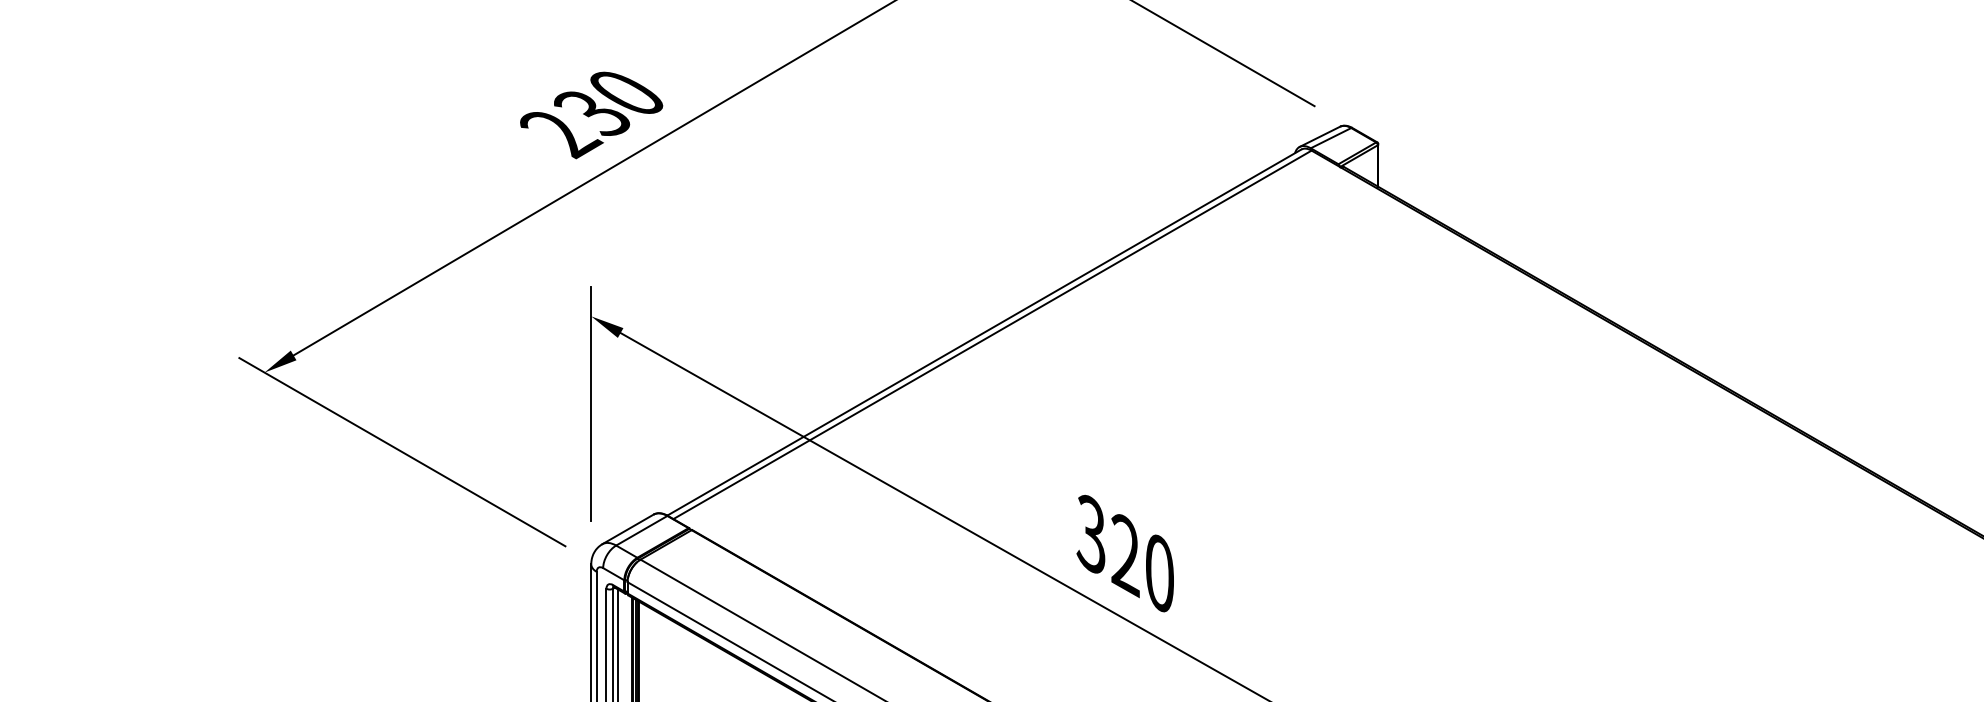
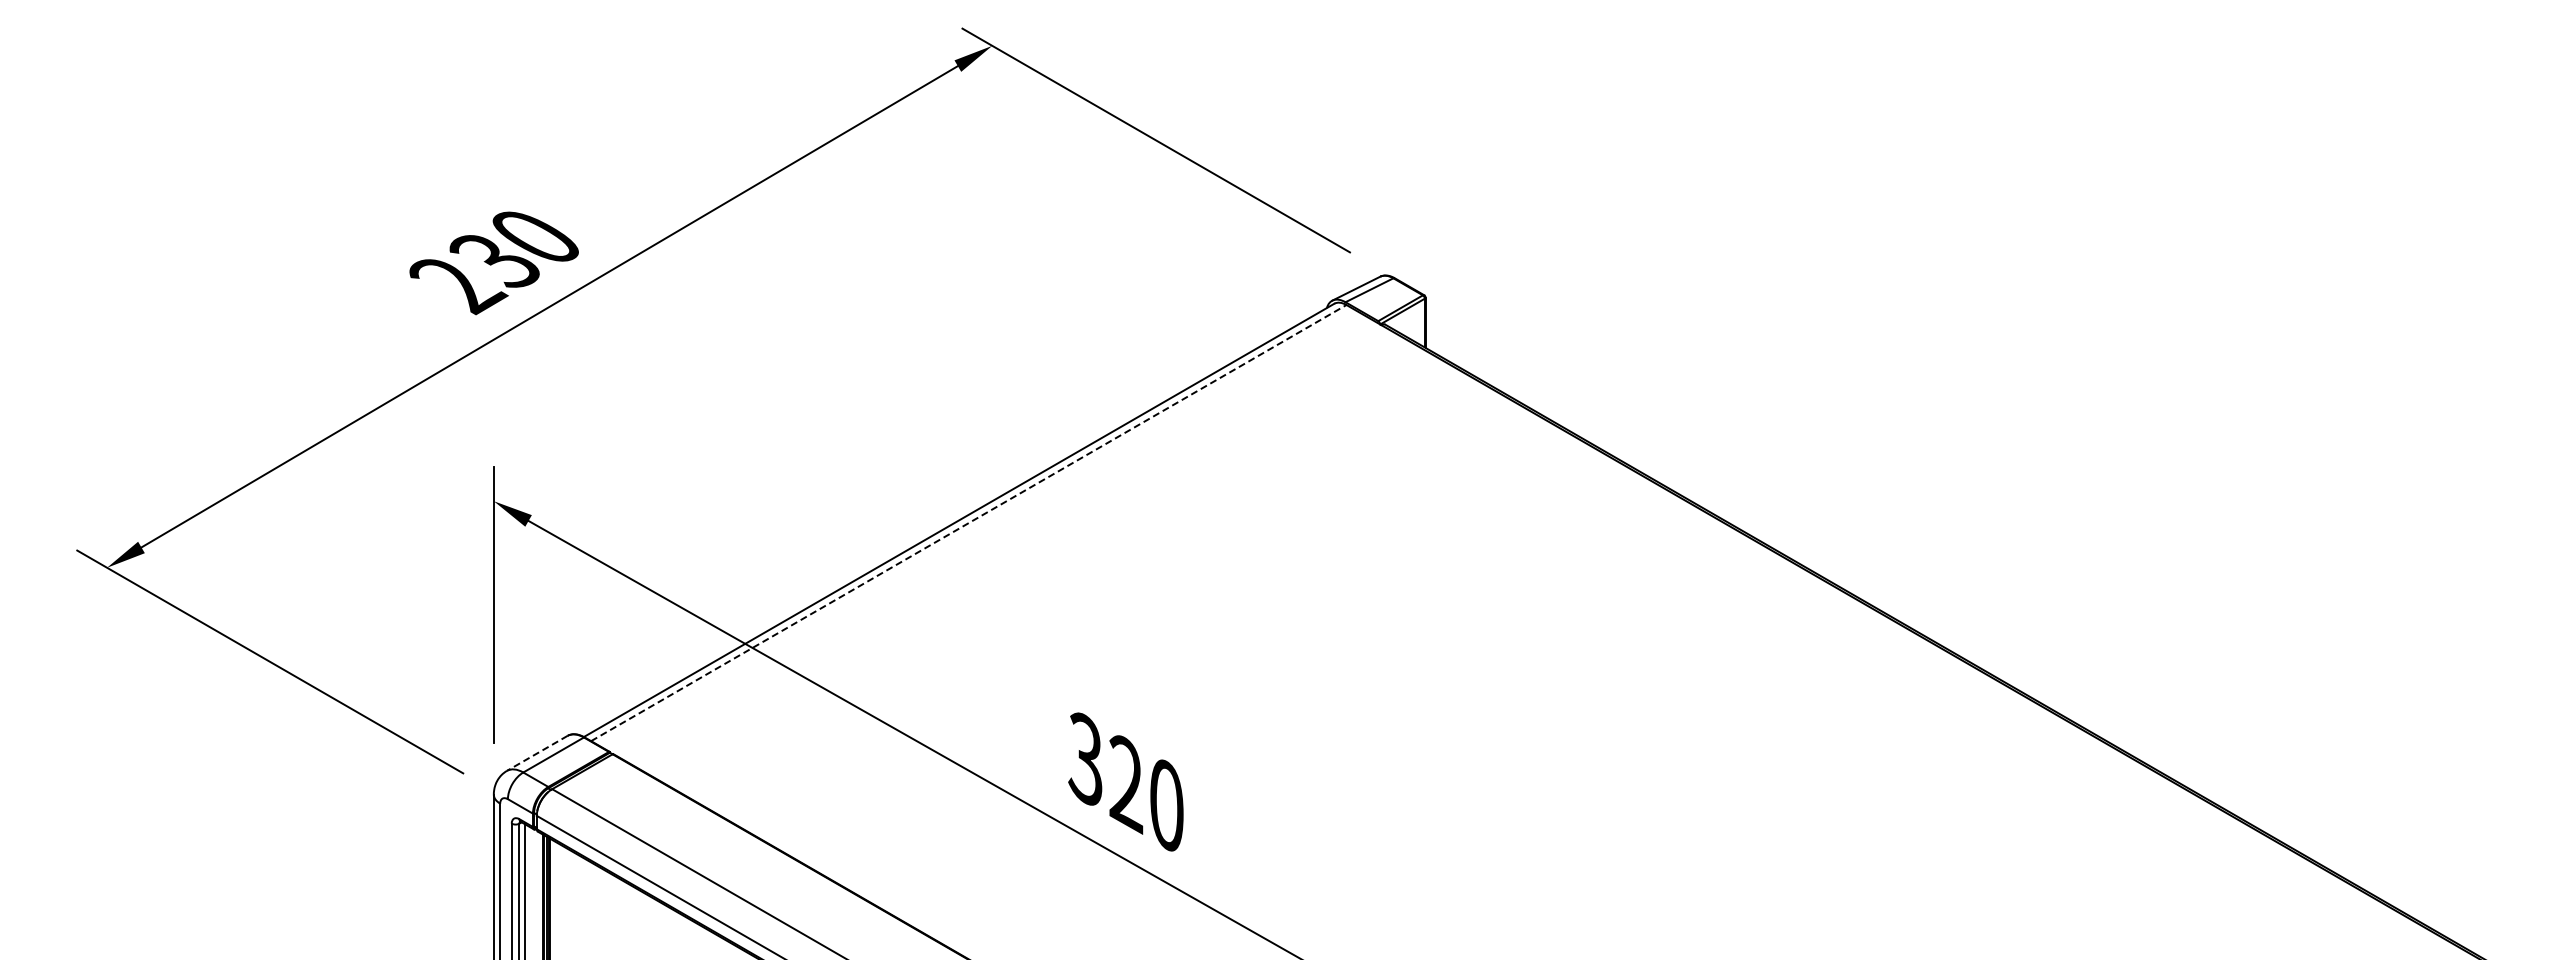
line: (993, 334) -> (969, 522), solid -> dashed
line: (627, 529) -> (536, 753), solid -> dashed

